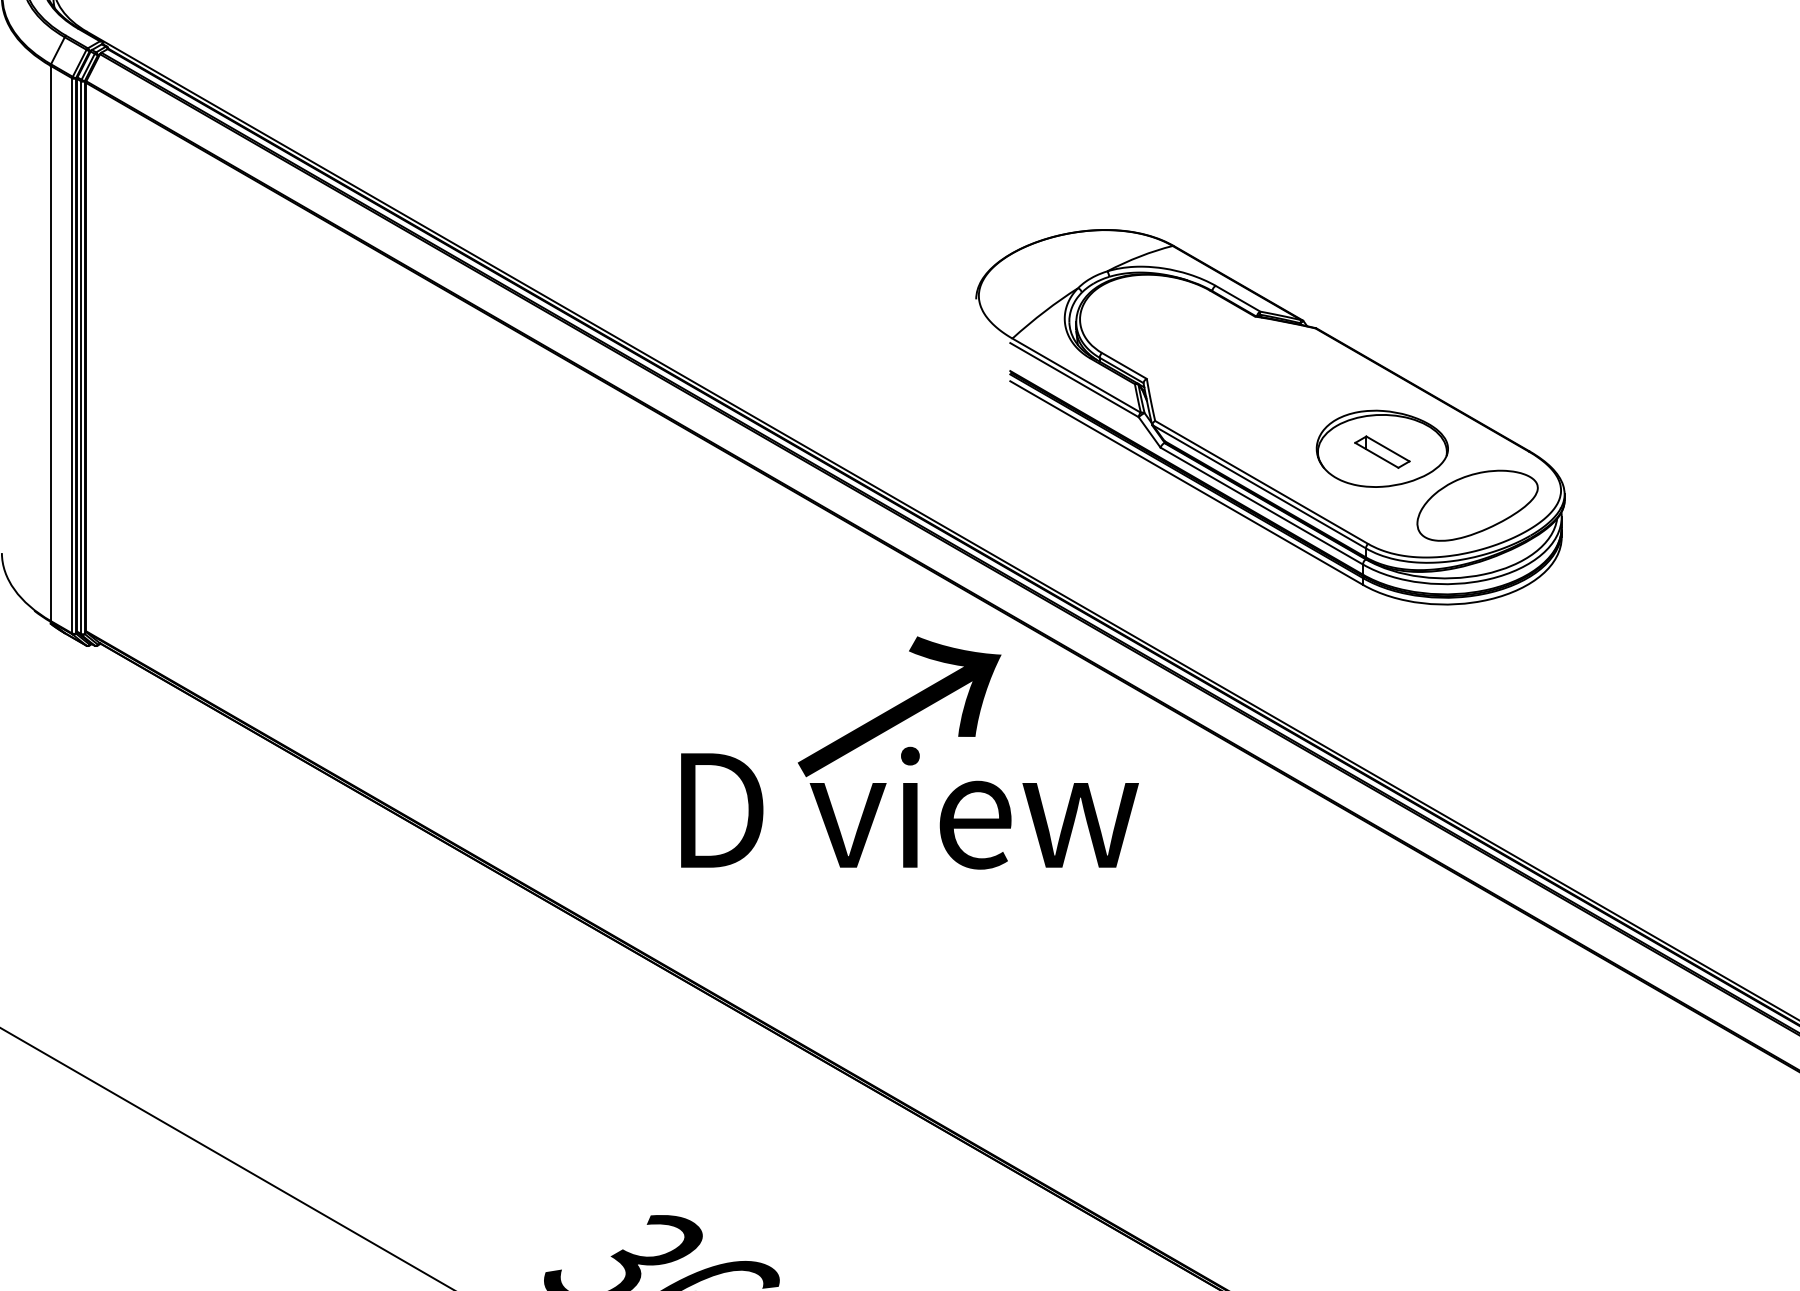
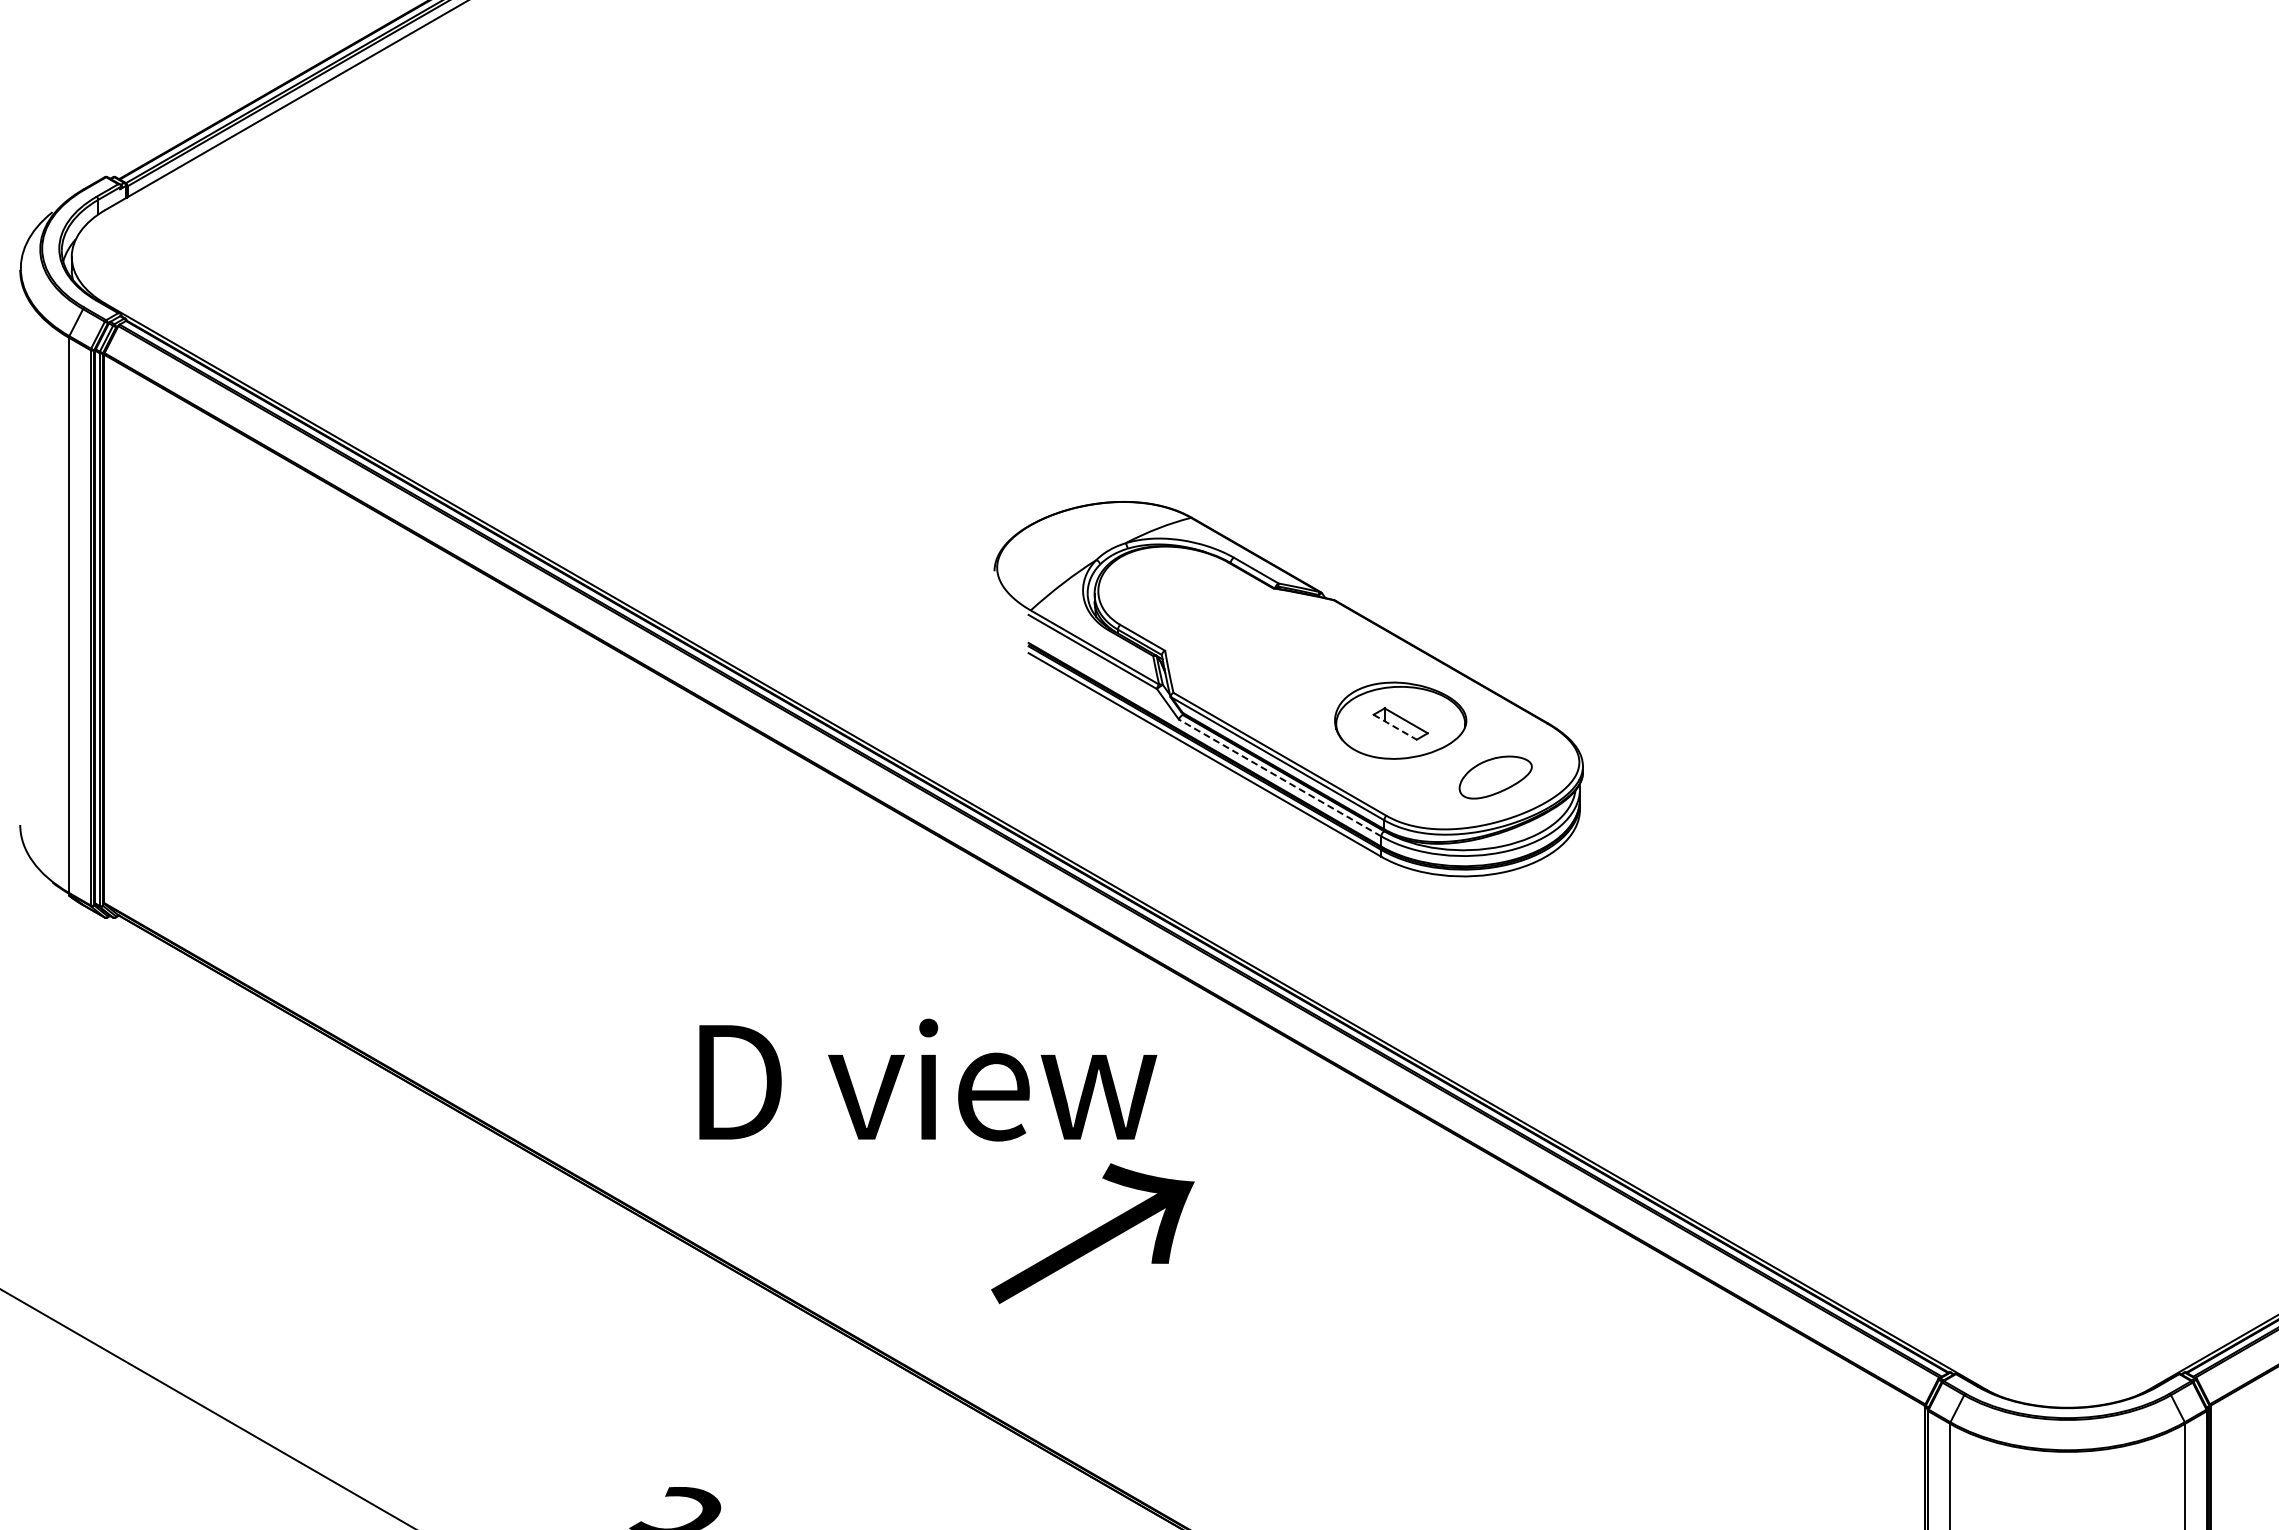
line: (1377, 455) -> (1395, 727), solid -> dashed
line: (1262, 505) -> (1280, 777), solid -> dashed
part: (1477, 505) -> (1495, 777), size x0.6
text: (899, 706) -> (1092, 1233), moved

